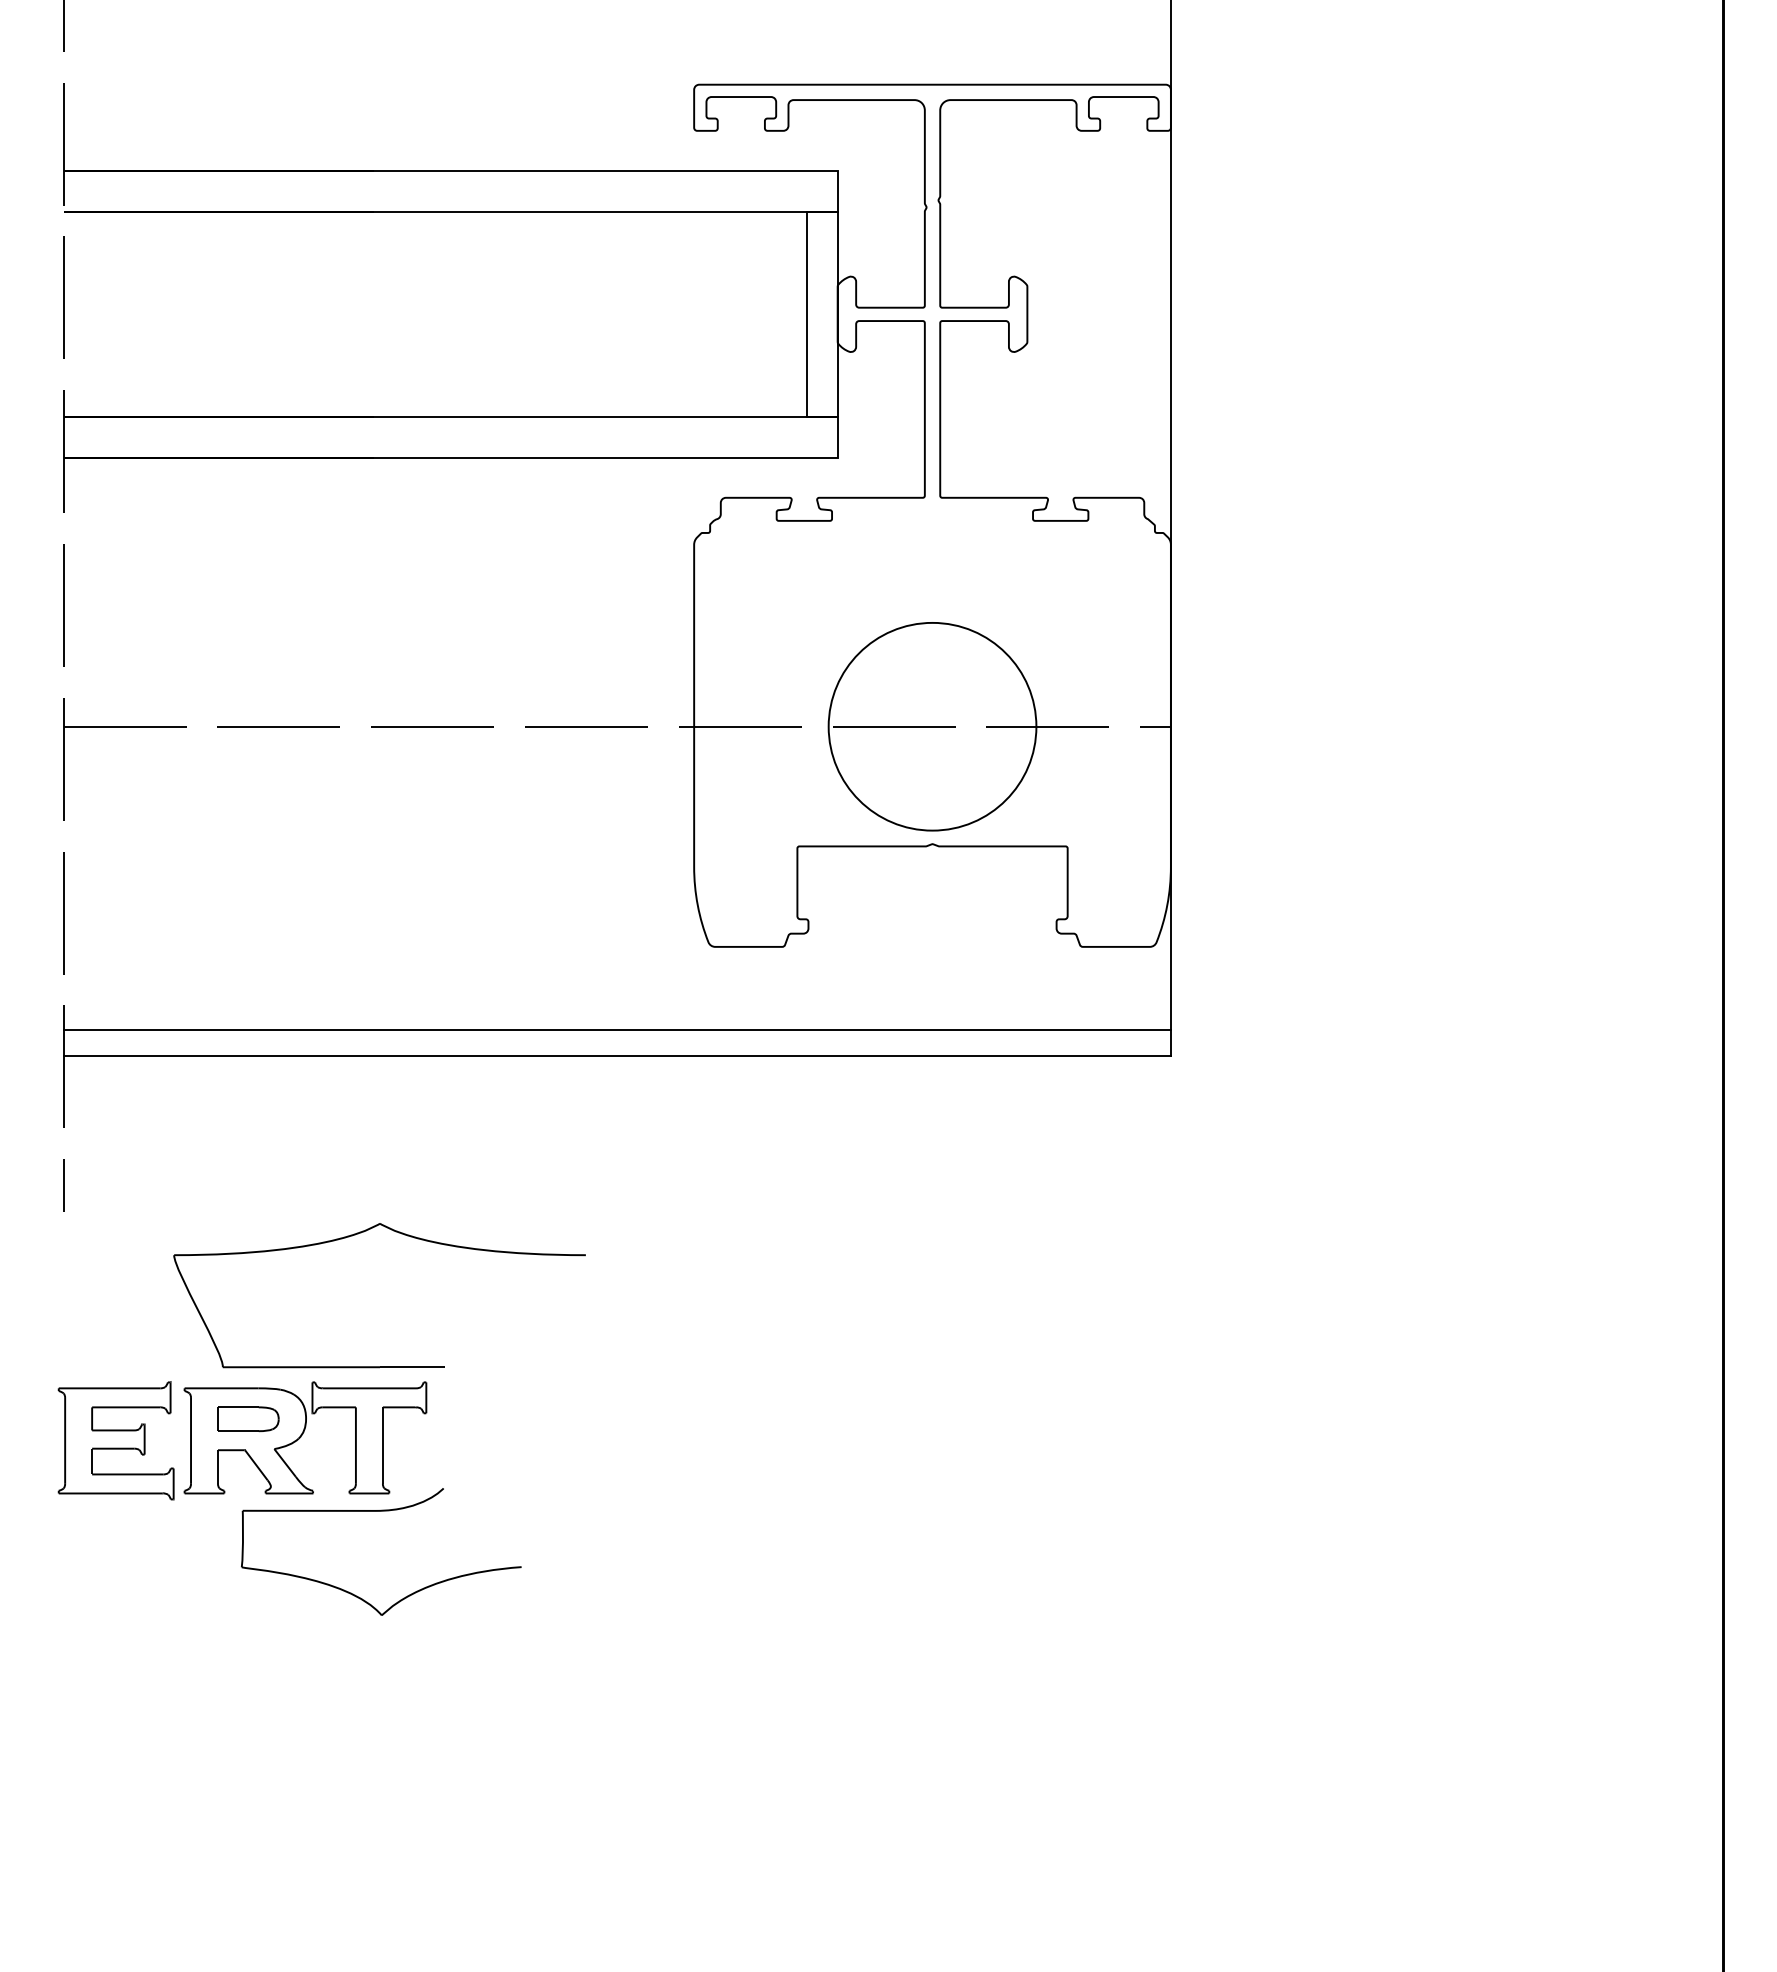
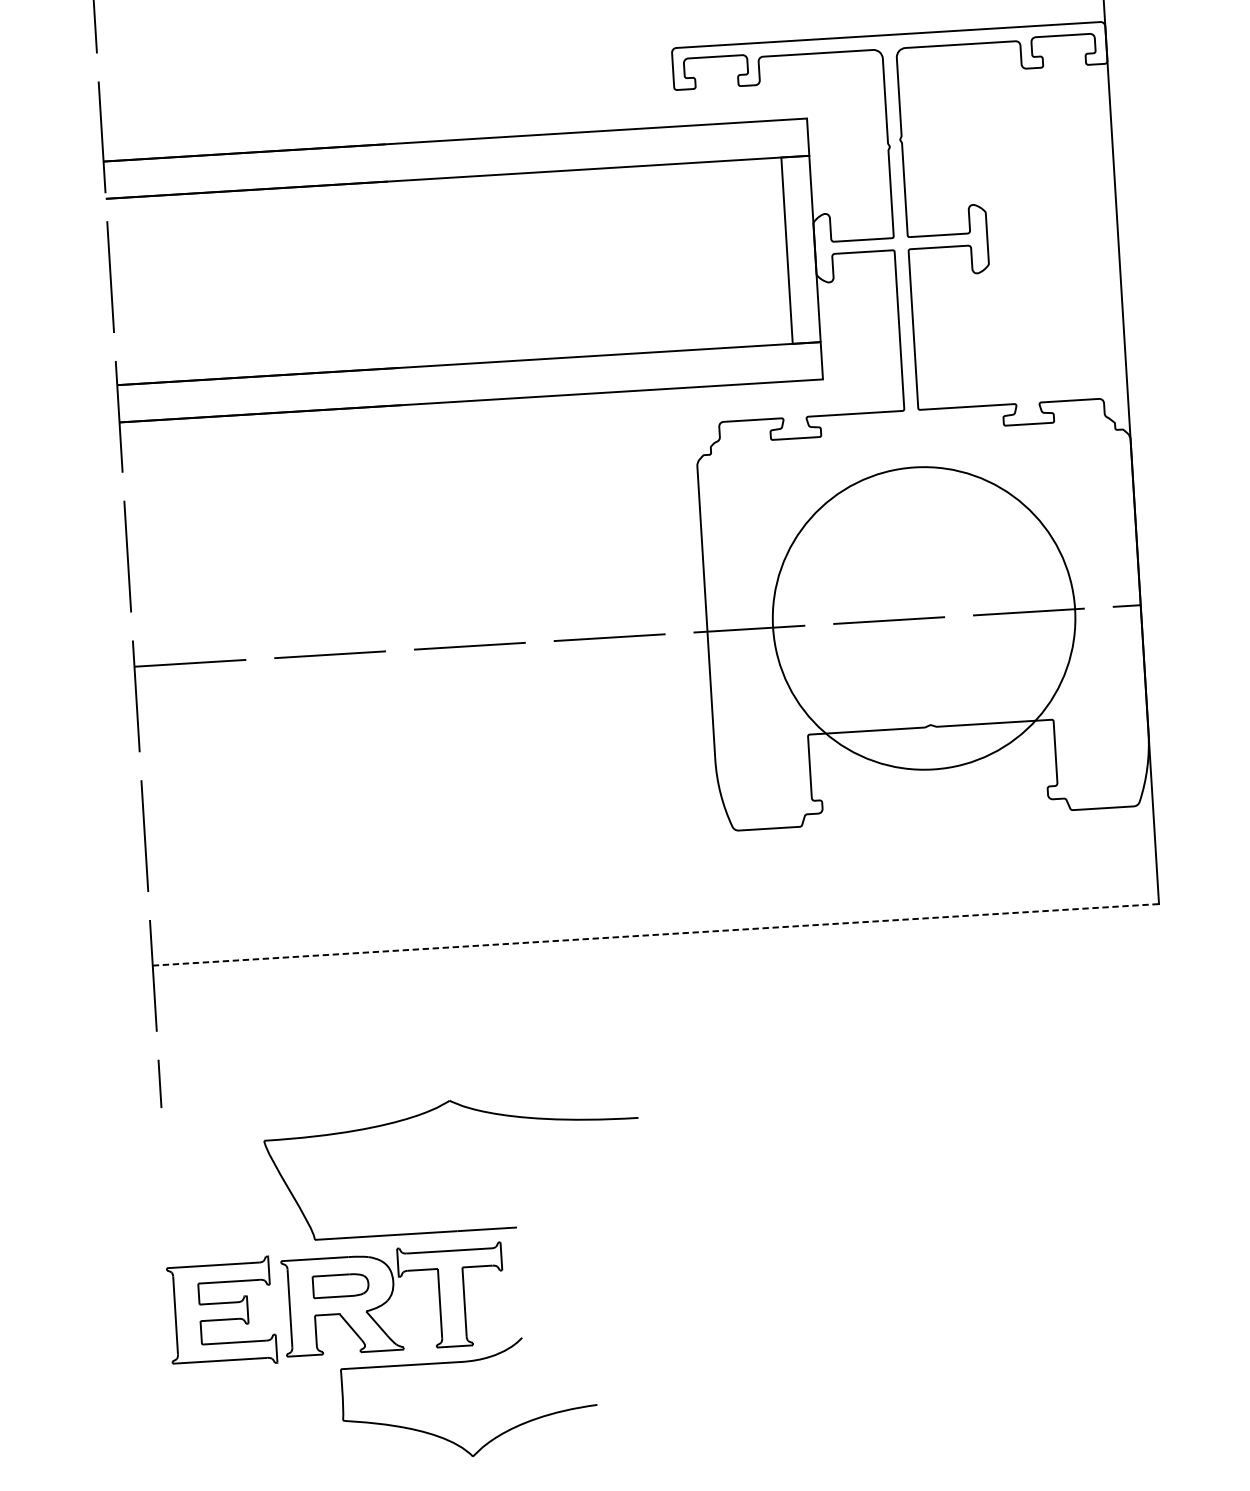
circle: (932, 726) -> (924, 618), size x1.6
line: (616, 1030) -> (653, 912), removed
line: (617, 1055) -> (656, 934), solid -> dashed

